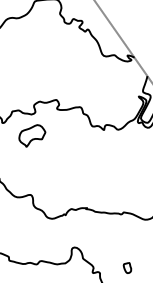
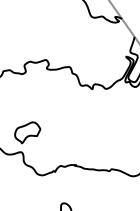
part: (32, 135) -> (27, 132), moved

